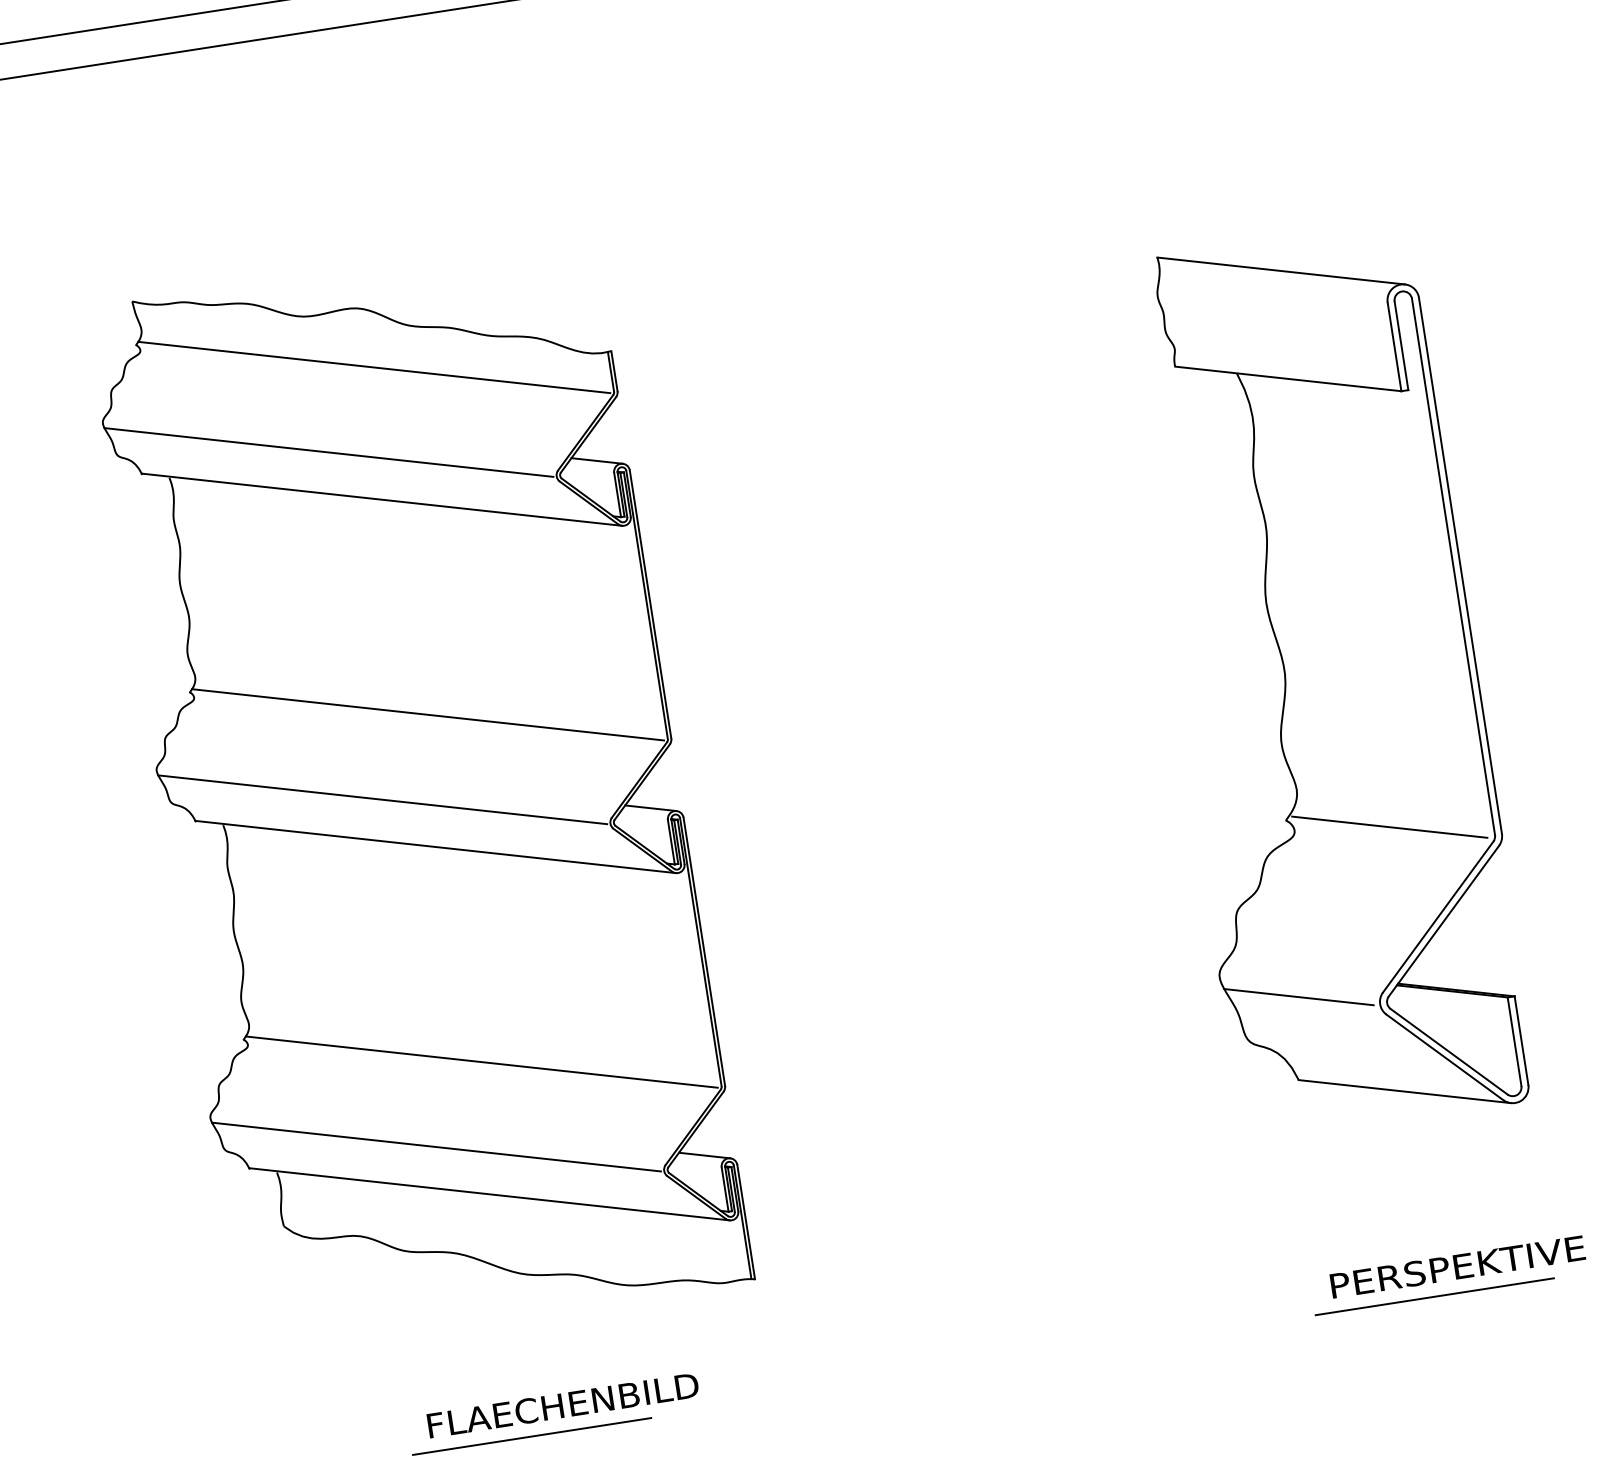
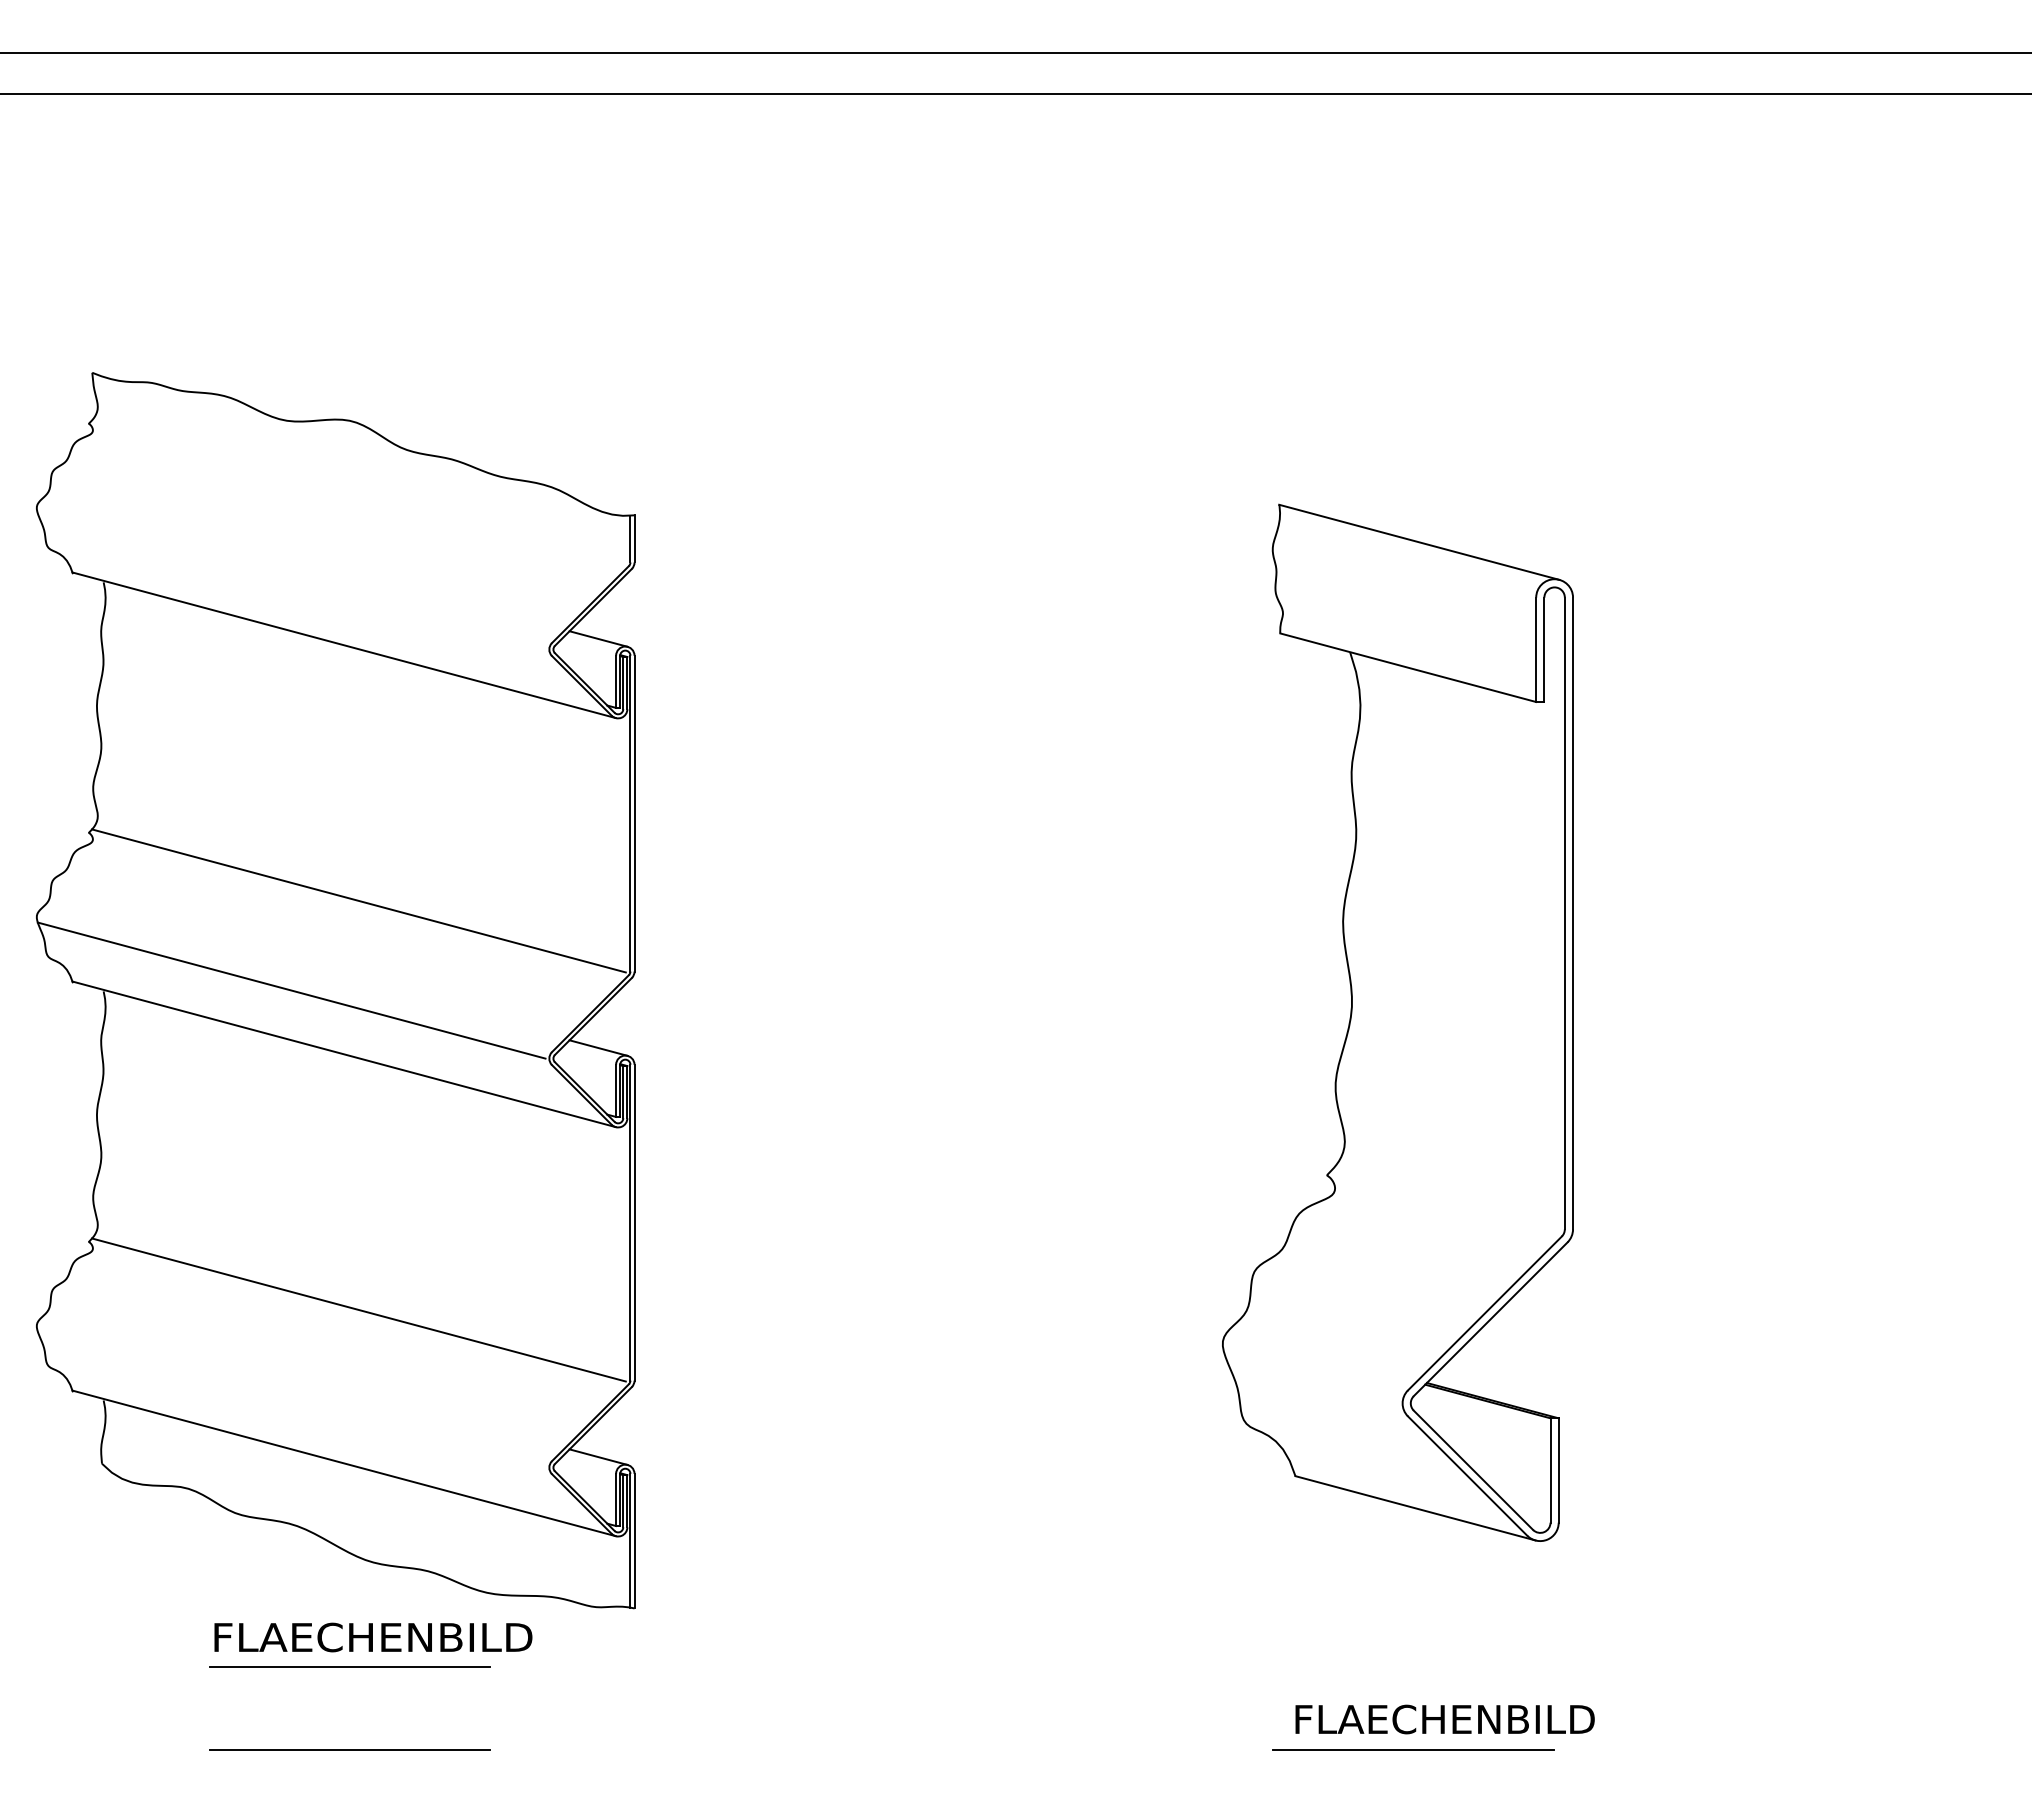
line: (373, 367) -> (358, 491), removed
line: (328, 452) -> (291, 581), removed
line: (1389, 827) -> (1444, 1201), removed
line: (1298, 997) -> (1309, 1380), removed
line: (436, 1146) -> (291, 1399), removed
text: (1457, 1267) -> (1444, 1719), PERSPEKTIVE -> FLAECHENBILD
line: (520, 1366) -> (349, 1666), added
text: (563, 1405) -> (373, 1637), moved

